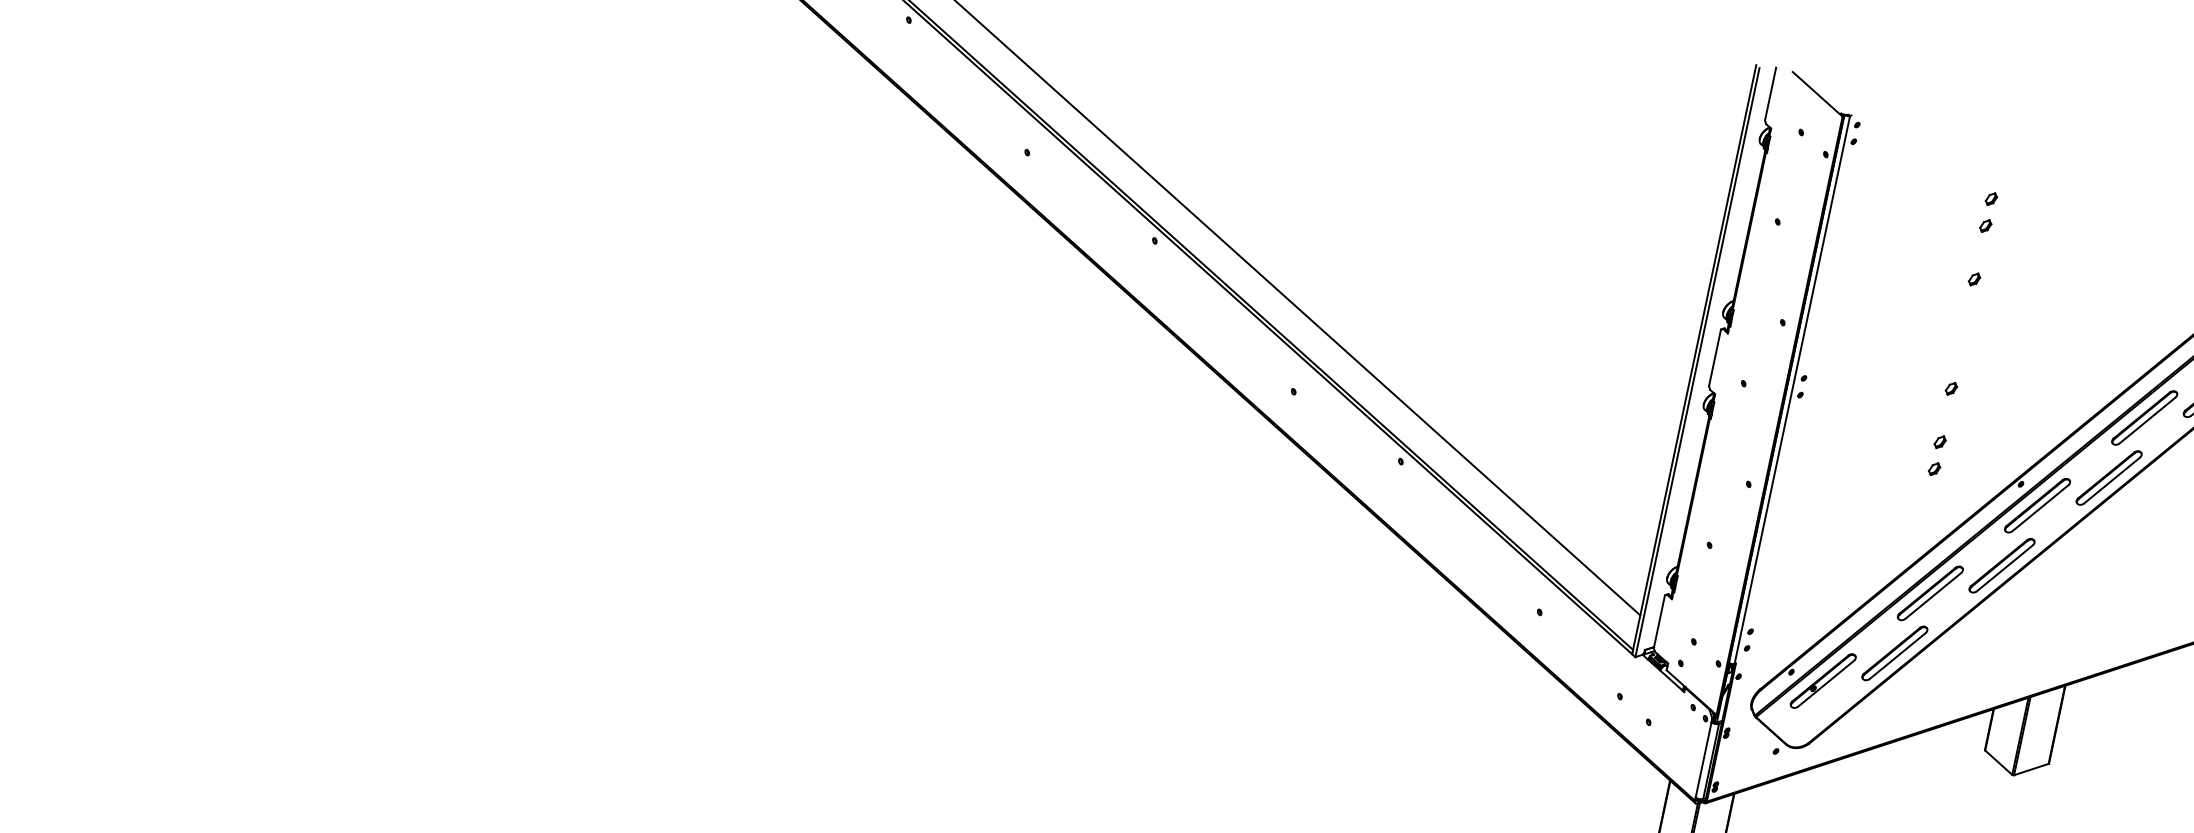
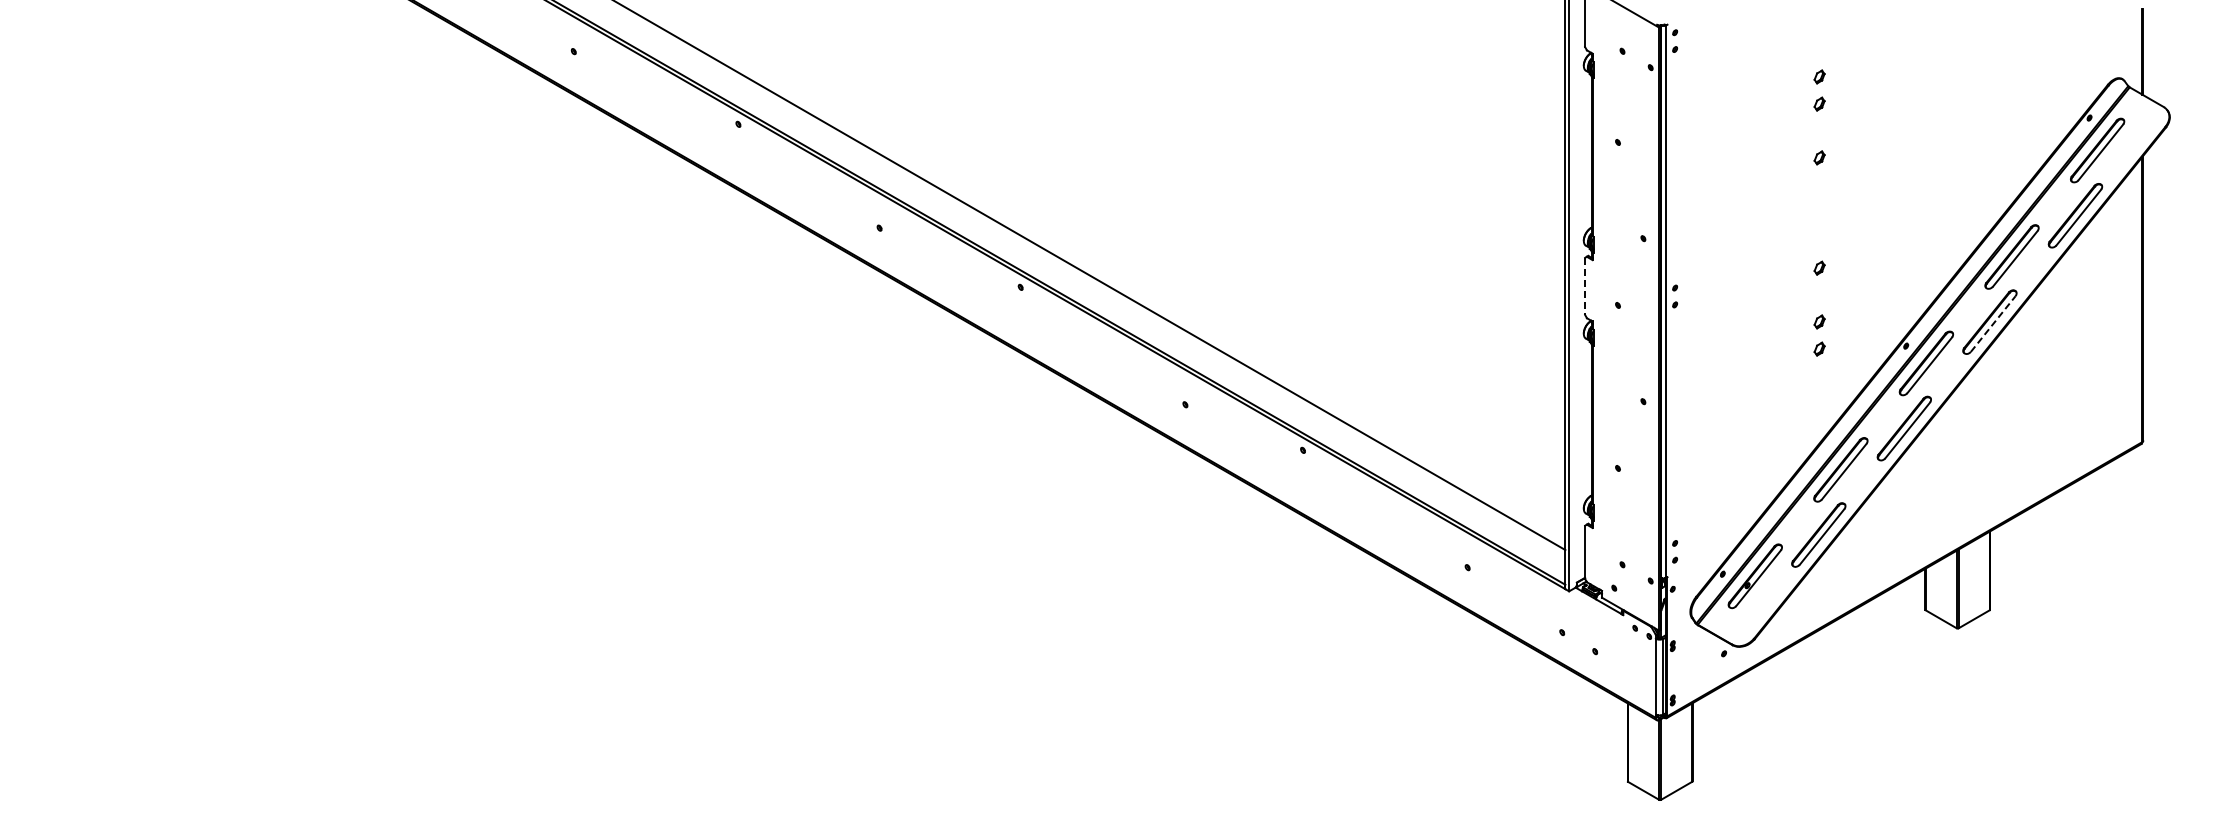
line: (1715, 358) -> (1585, 286), solid -> dashed
line: (2112, 481) -> (1993, 324), solid -> dashed

